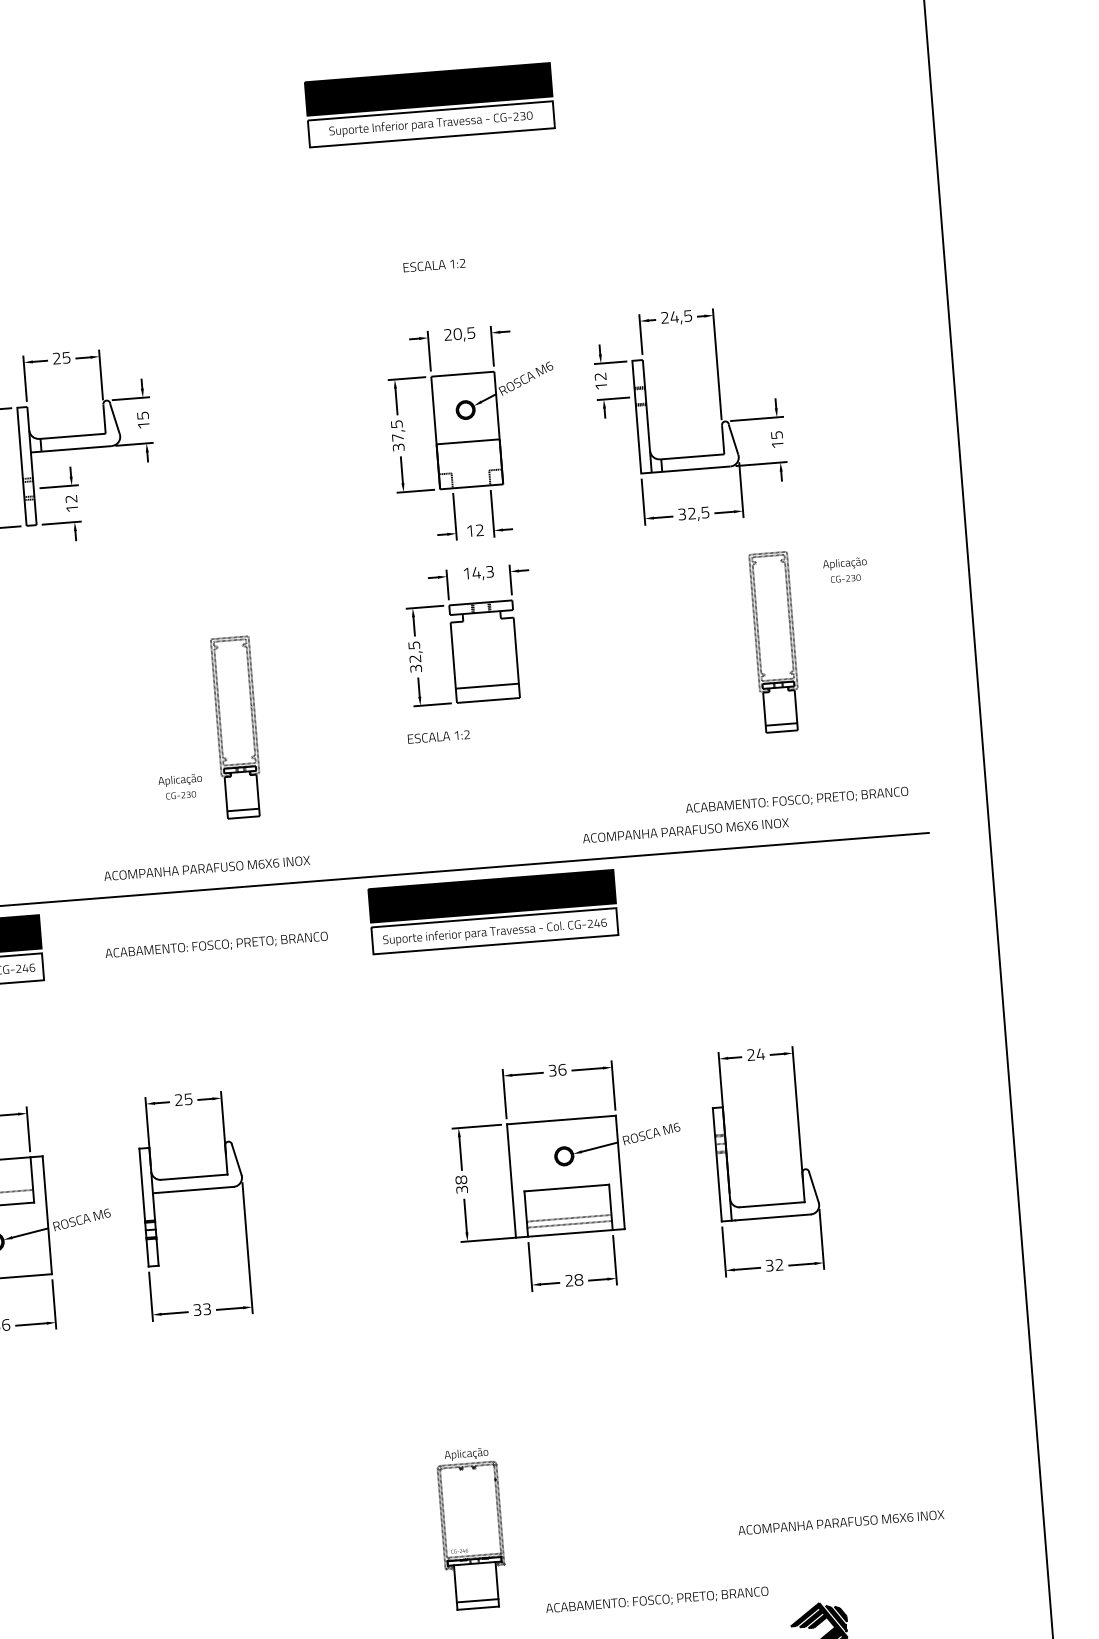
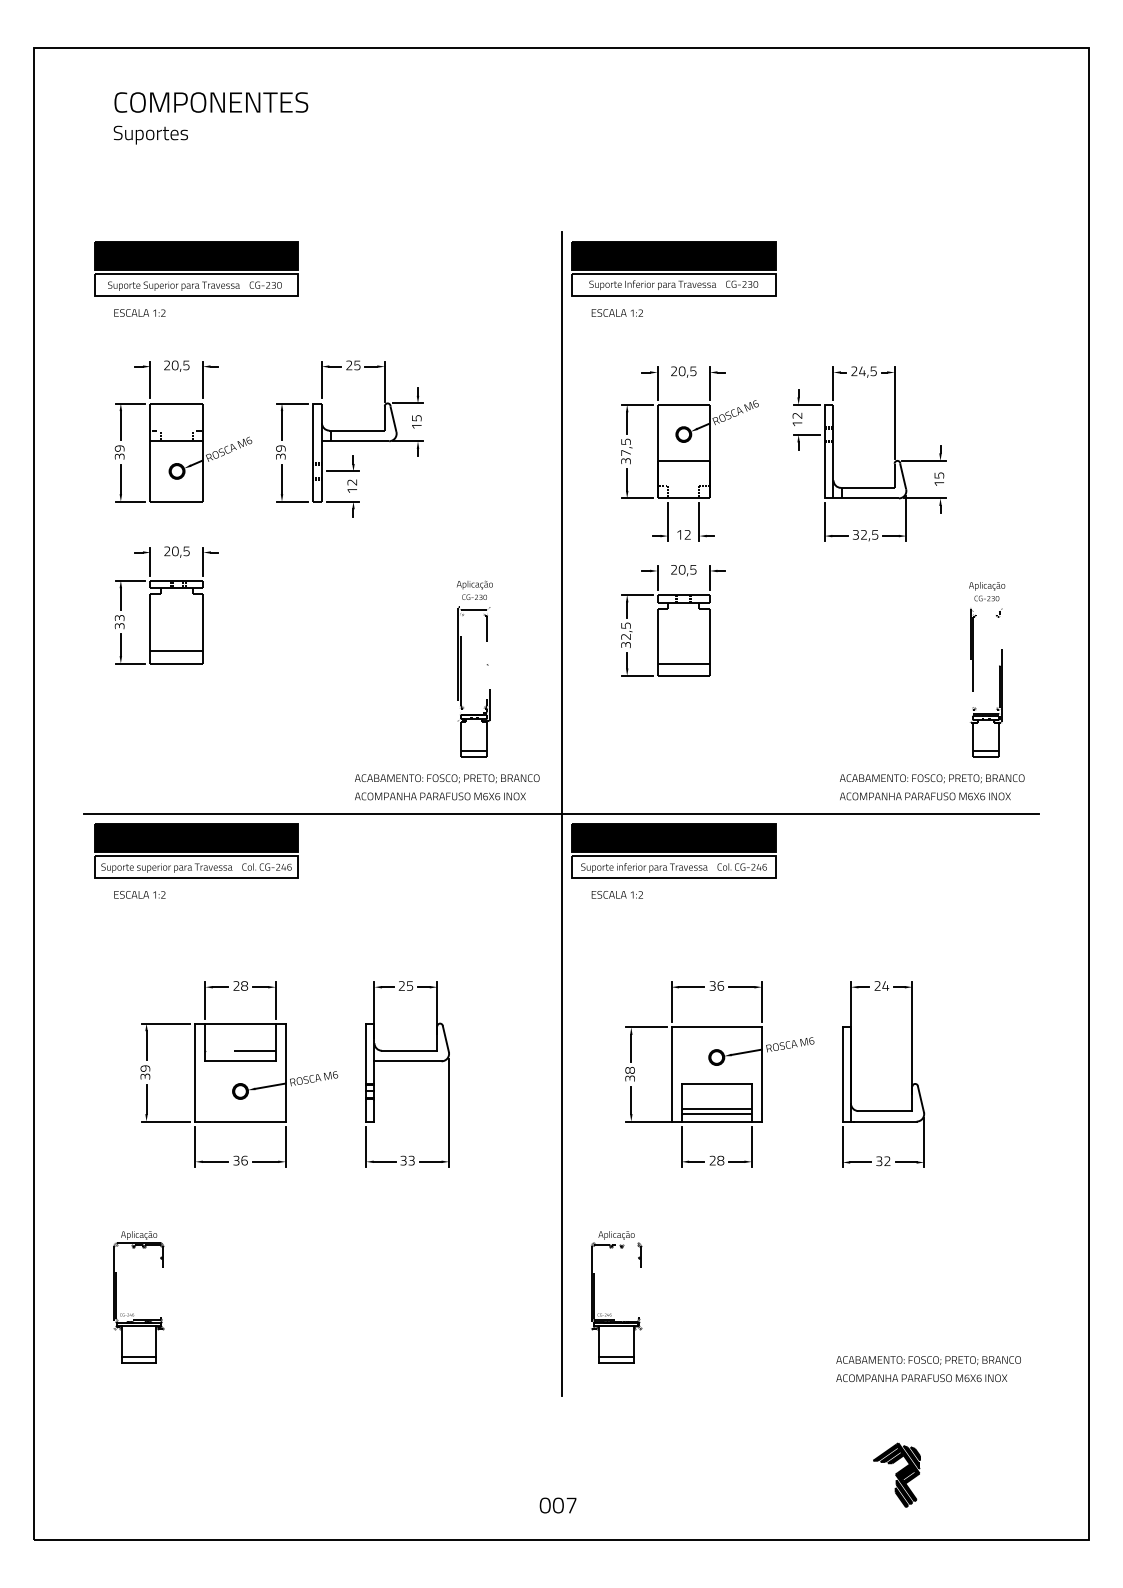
part: (429, 104) -> (673, 268), moved
text: (433, 264) -> (616, 312), moved
text: (478, 572) -> (683, 569), 14,3 -> 20,5
part: (759, 643) -> (973, 682), moved
text: (437, 736) -> (616, 894), moved
text: (180, 785) -> (474, 589), moved
text: (686, 830) -> (925, 796), moved
line: (354, 877) -> (561, 813), added
text: (216, 945) -> (447, 778), moved
part: (467, 1548) -> (611, 1313), moved
text: (657, 1600) -> (928, 1360), moved

